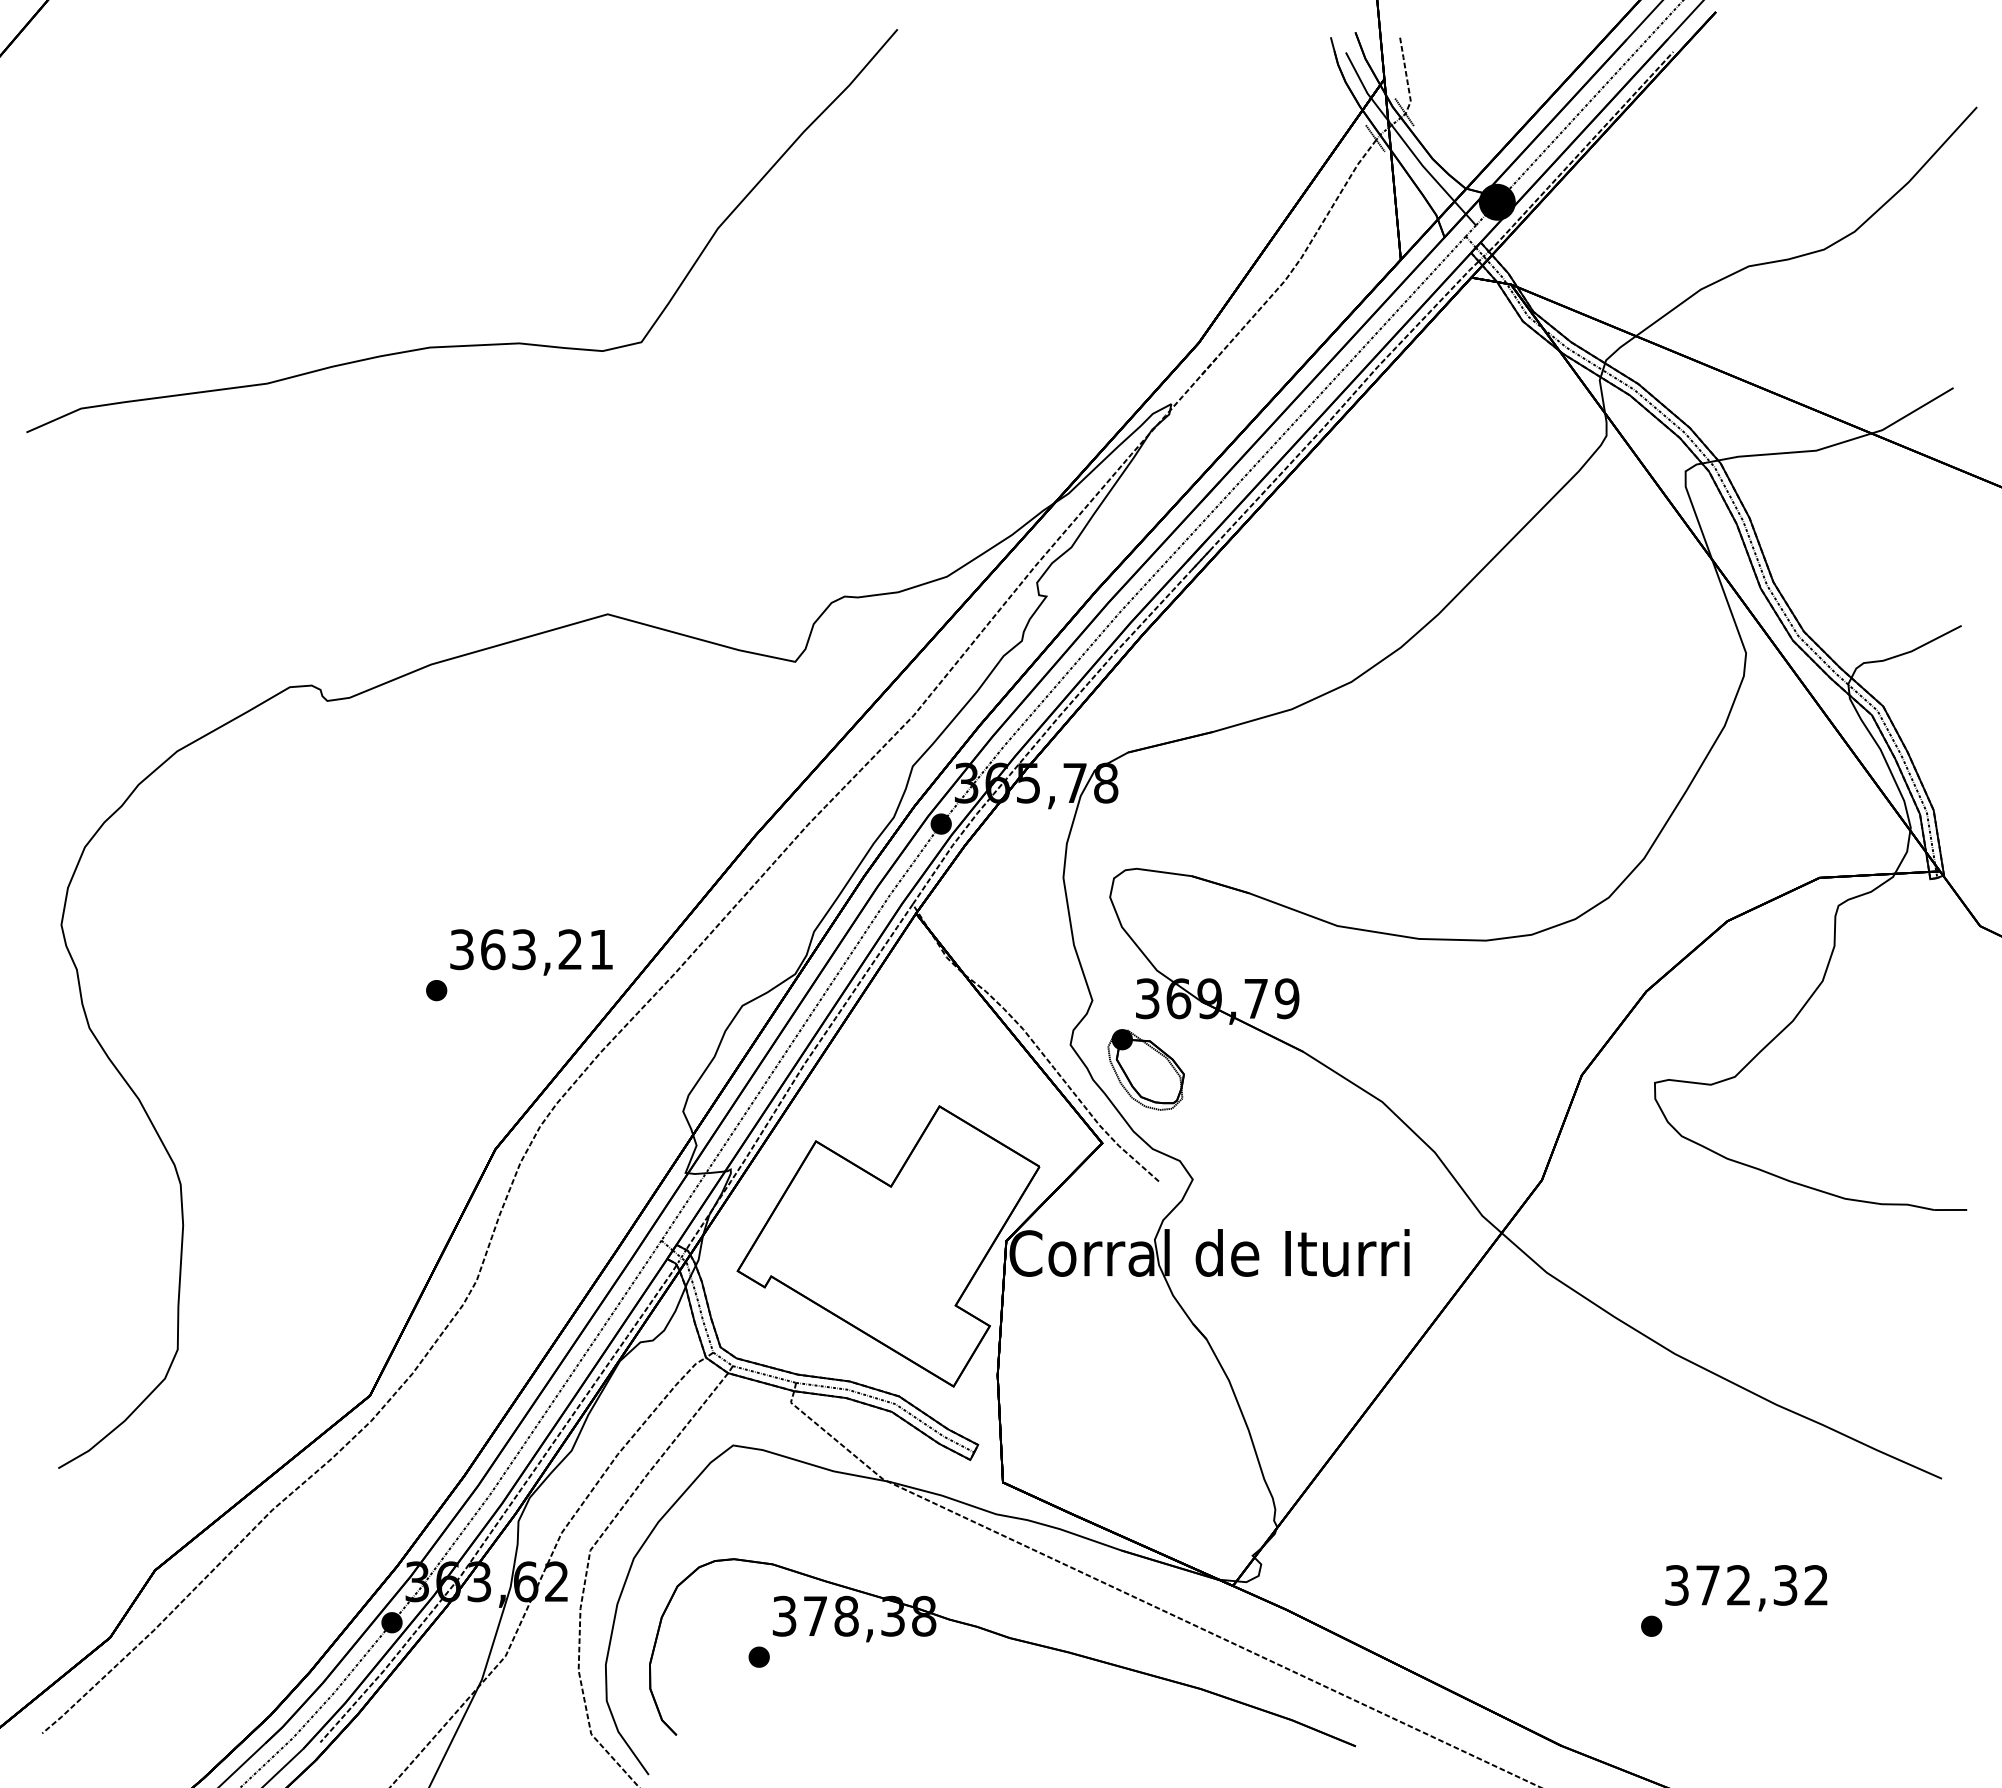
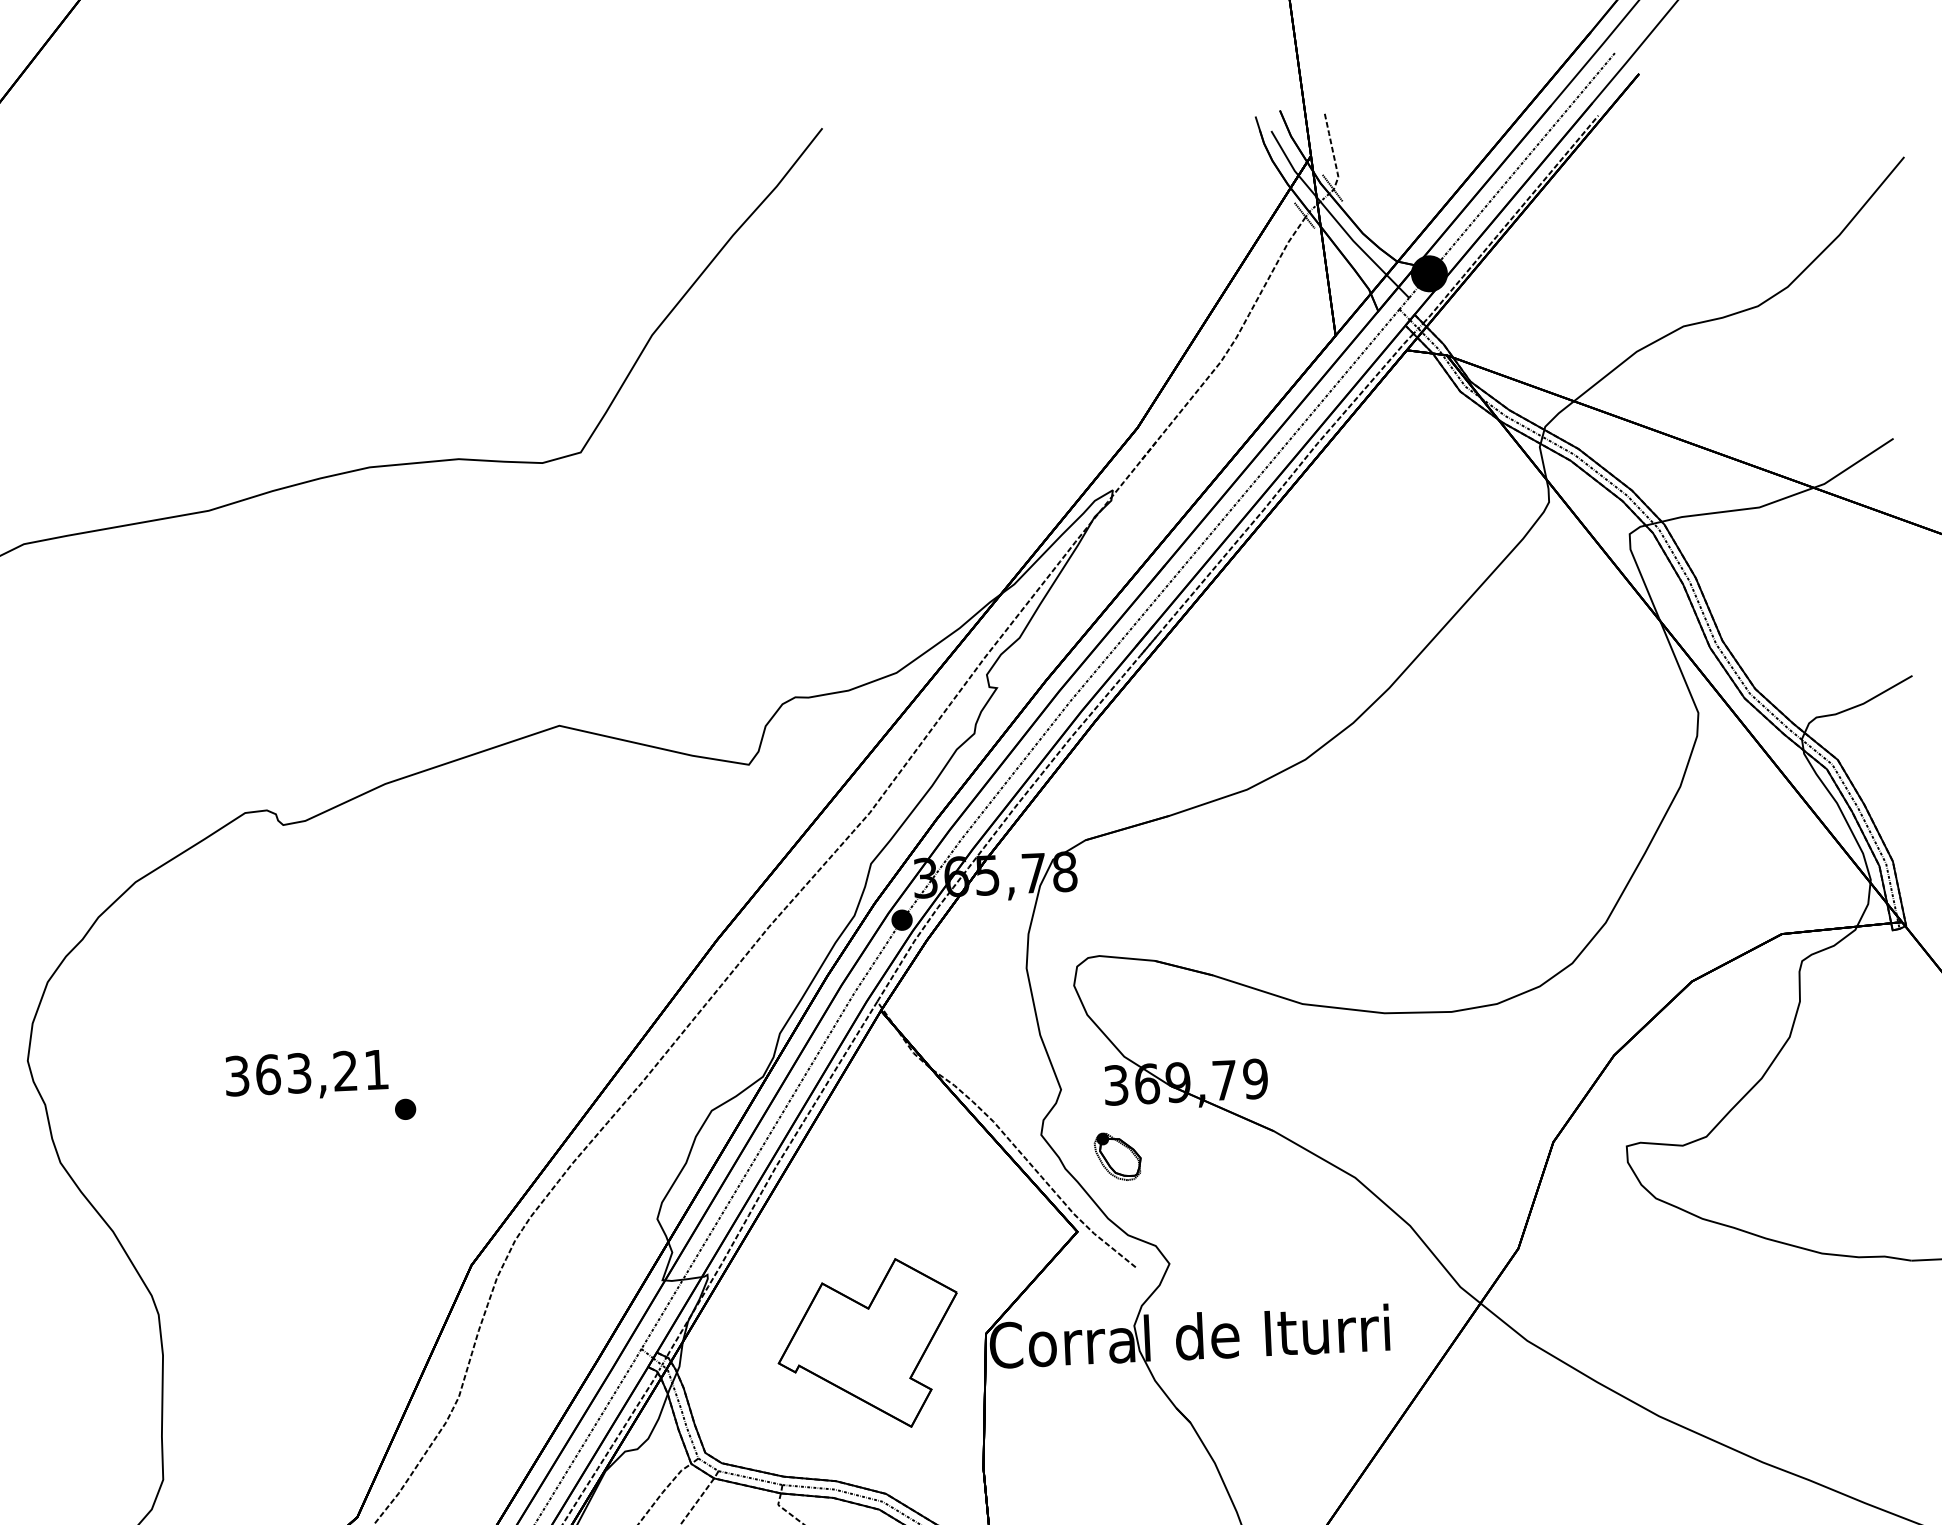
text: (531, 952) -> (306, 1075), moved
part: (1145, 1069) -> (1117, 1156), size x0.6
part: (888, 1246) -> (868, 1344), size x0.6

